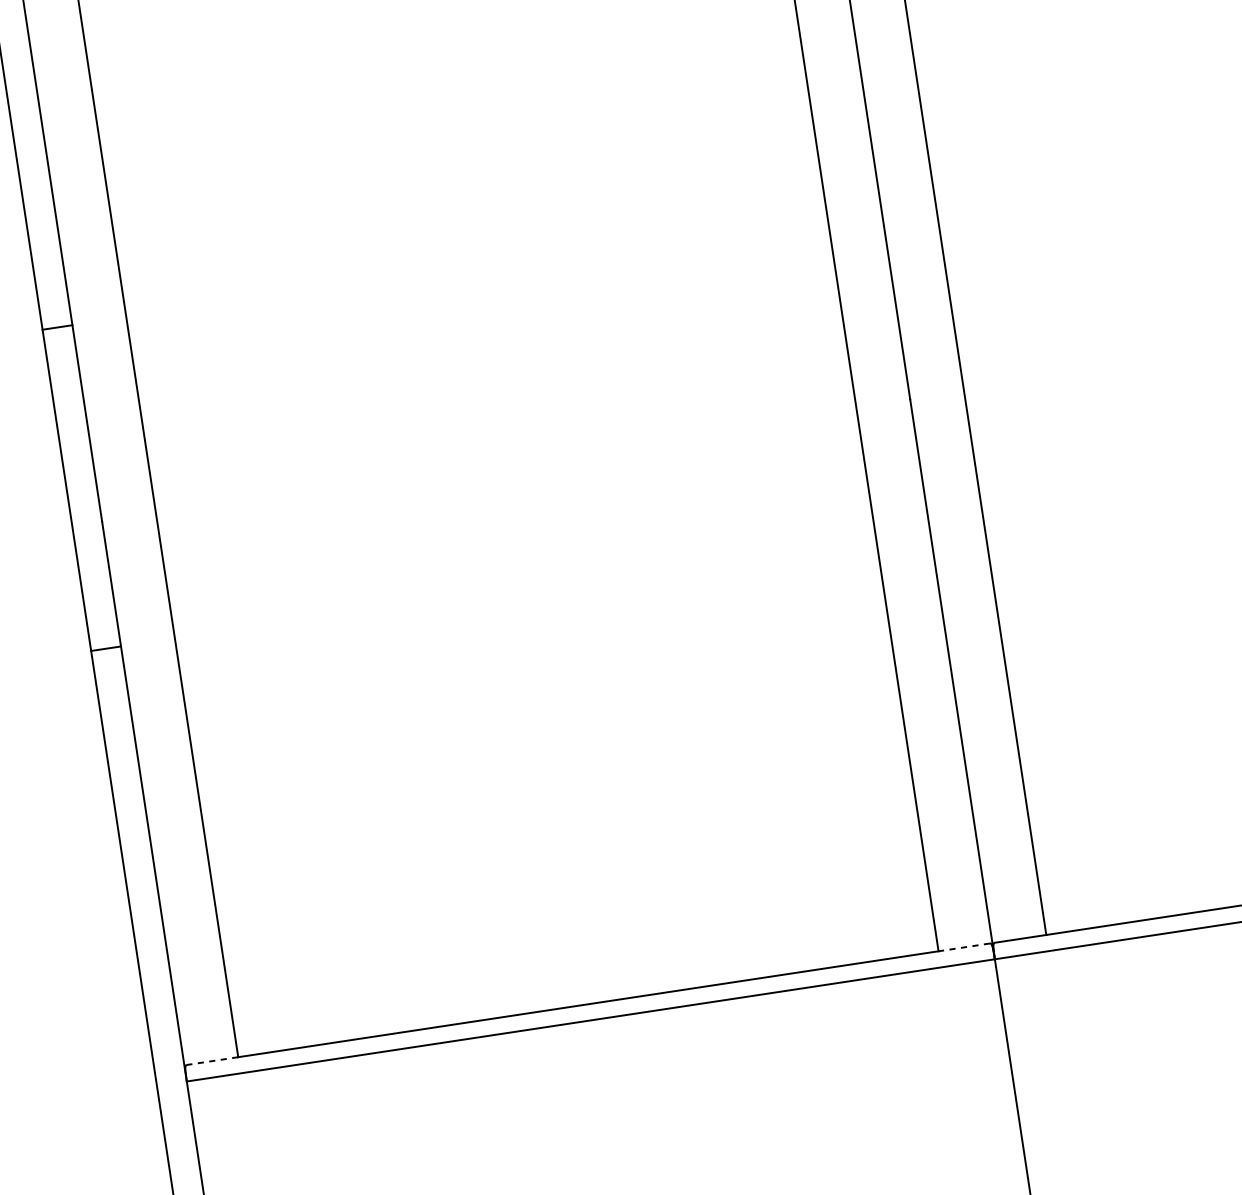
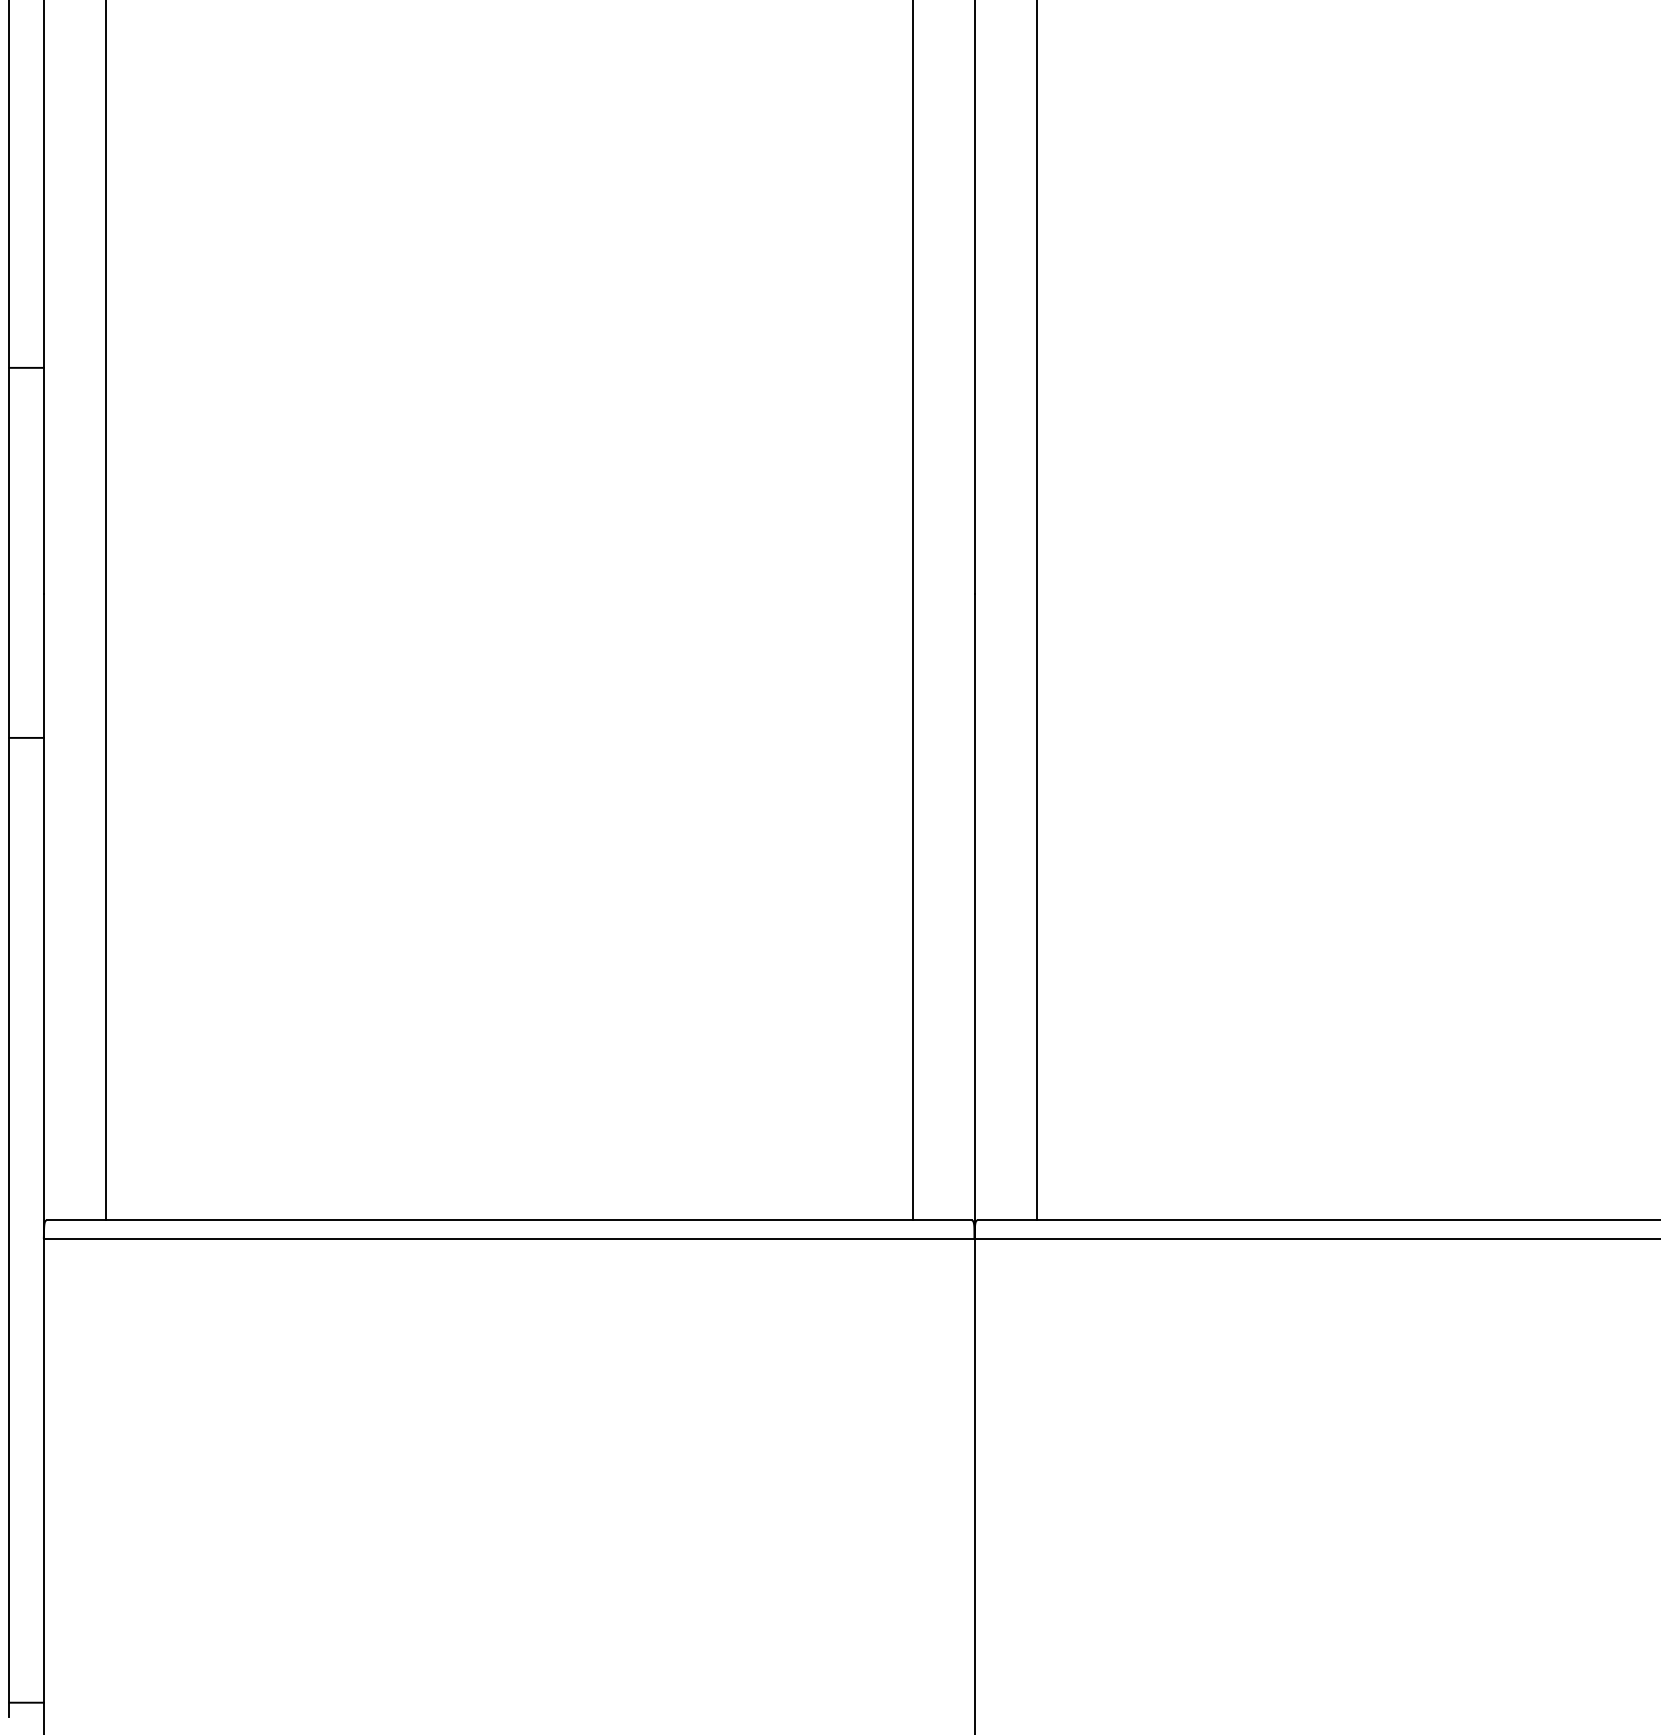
line: (964, 947) -> (942, 1220), dashed -> solid
line: (212, 1061) -> (76, 1220), dashed -> solid

